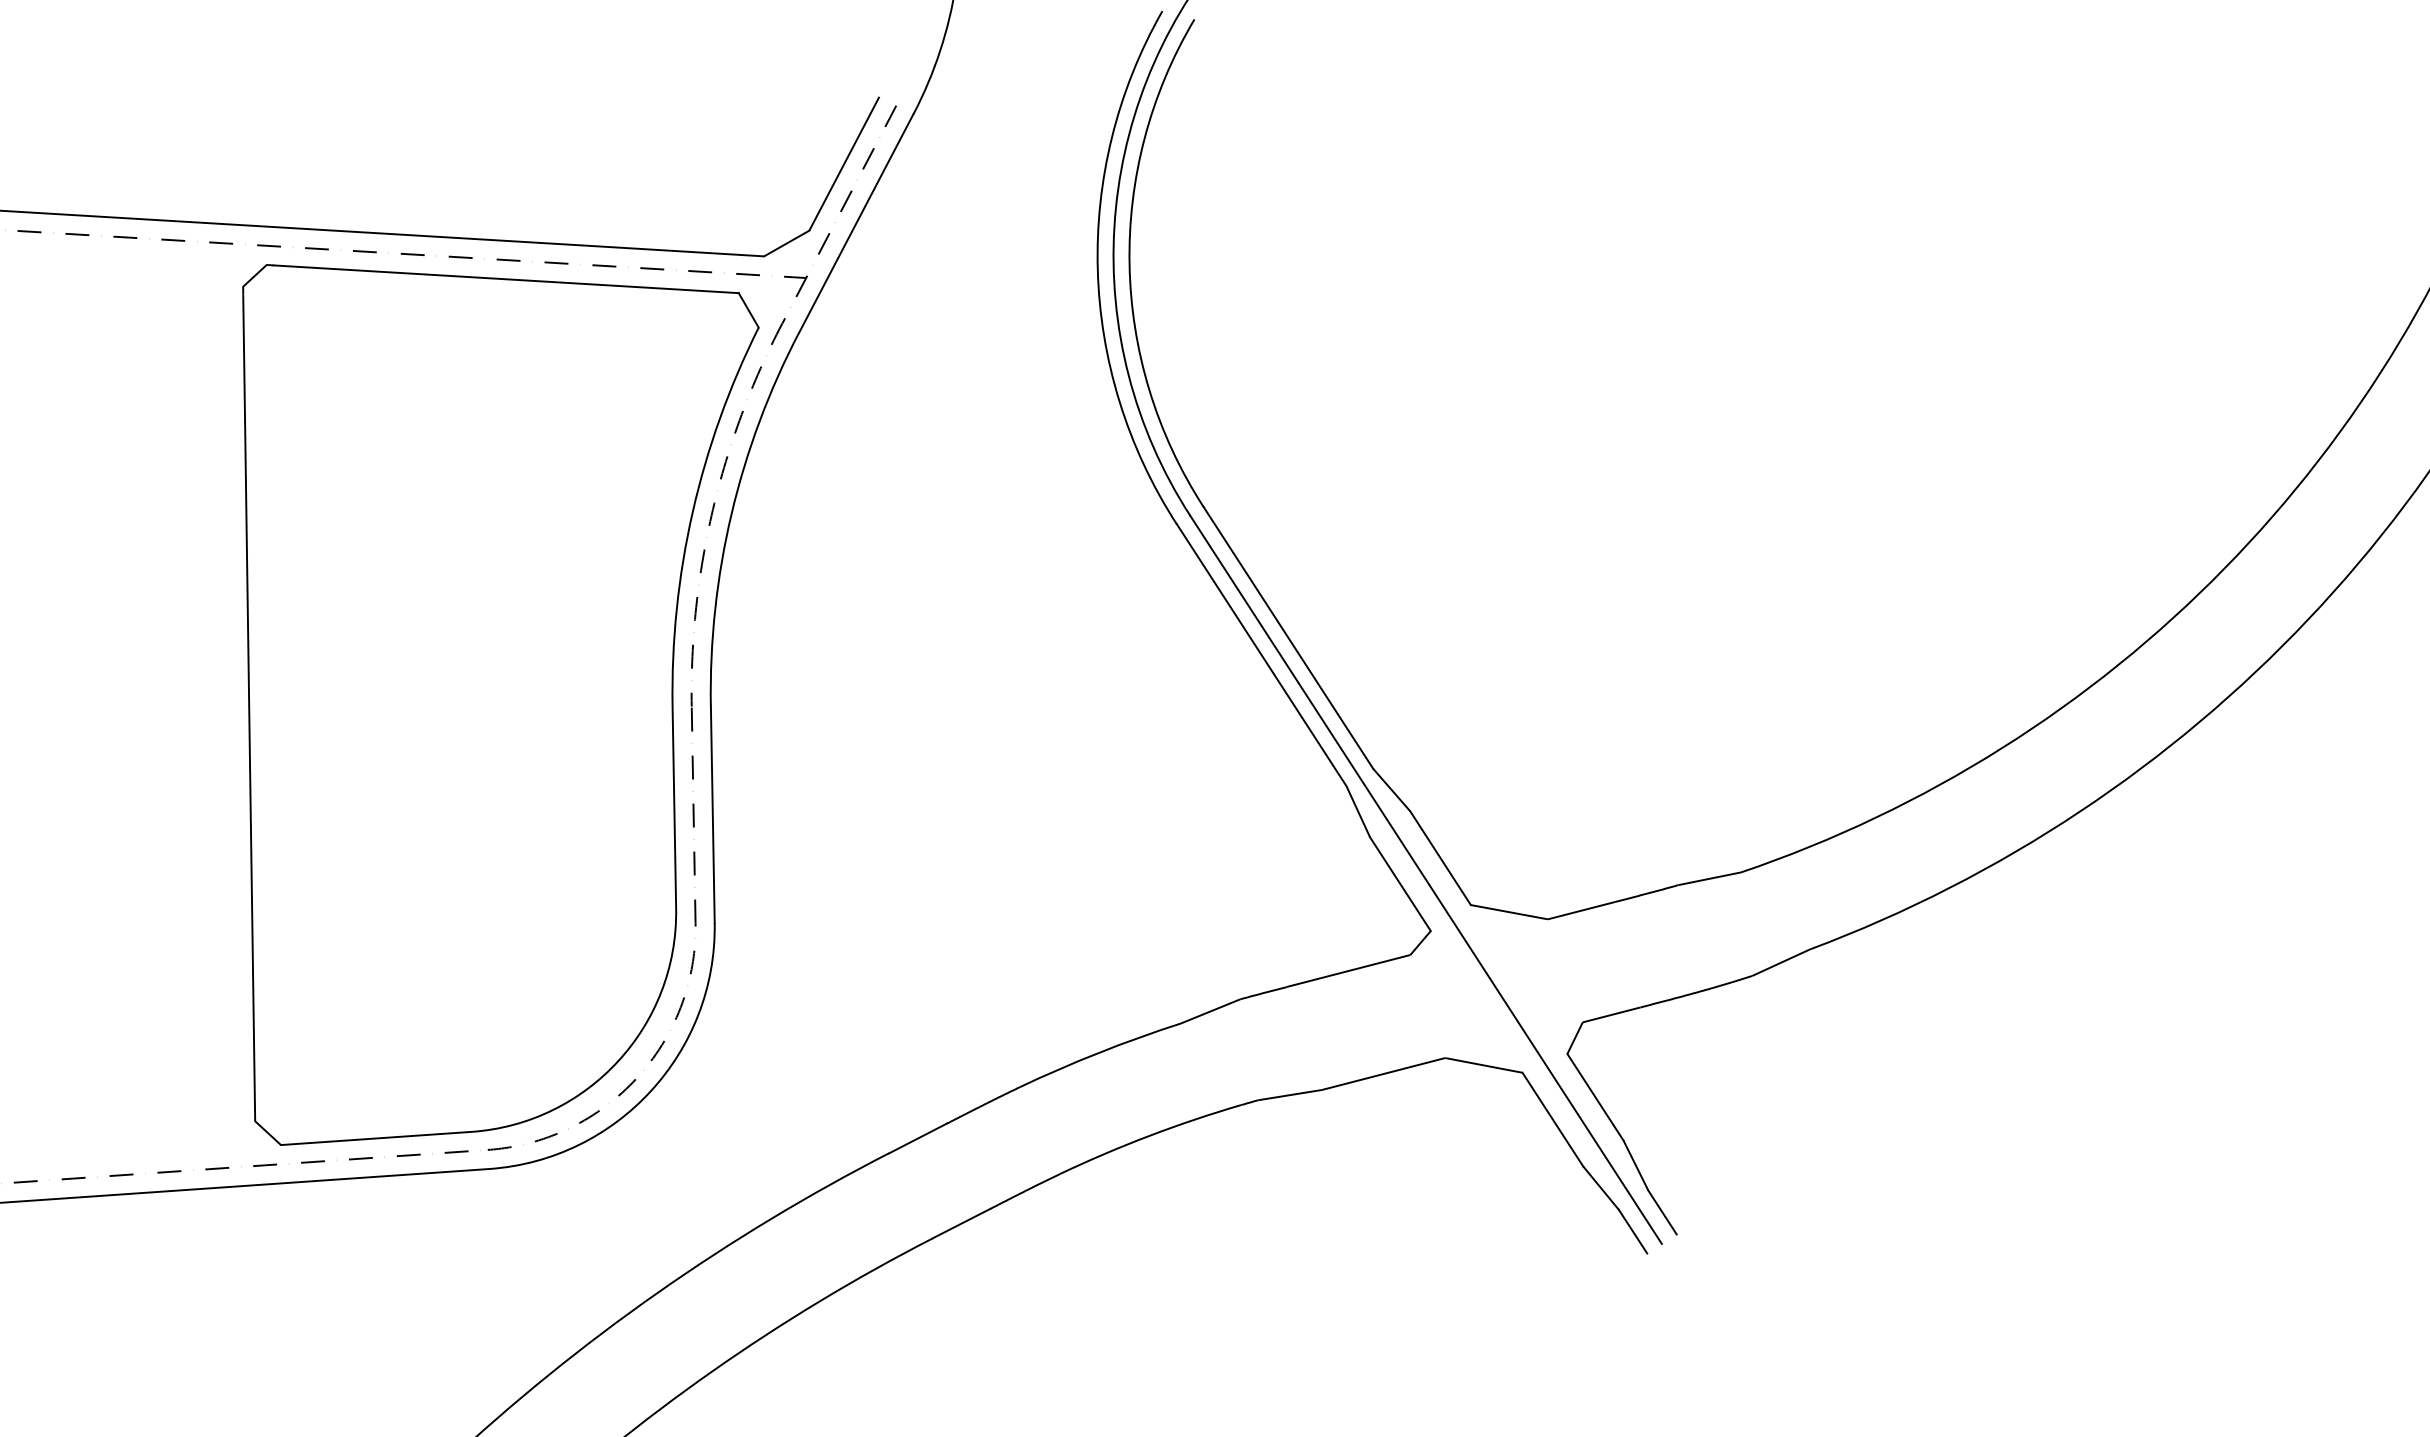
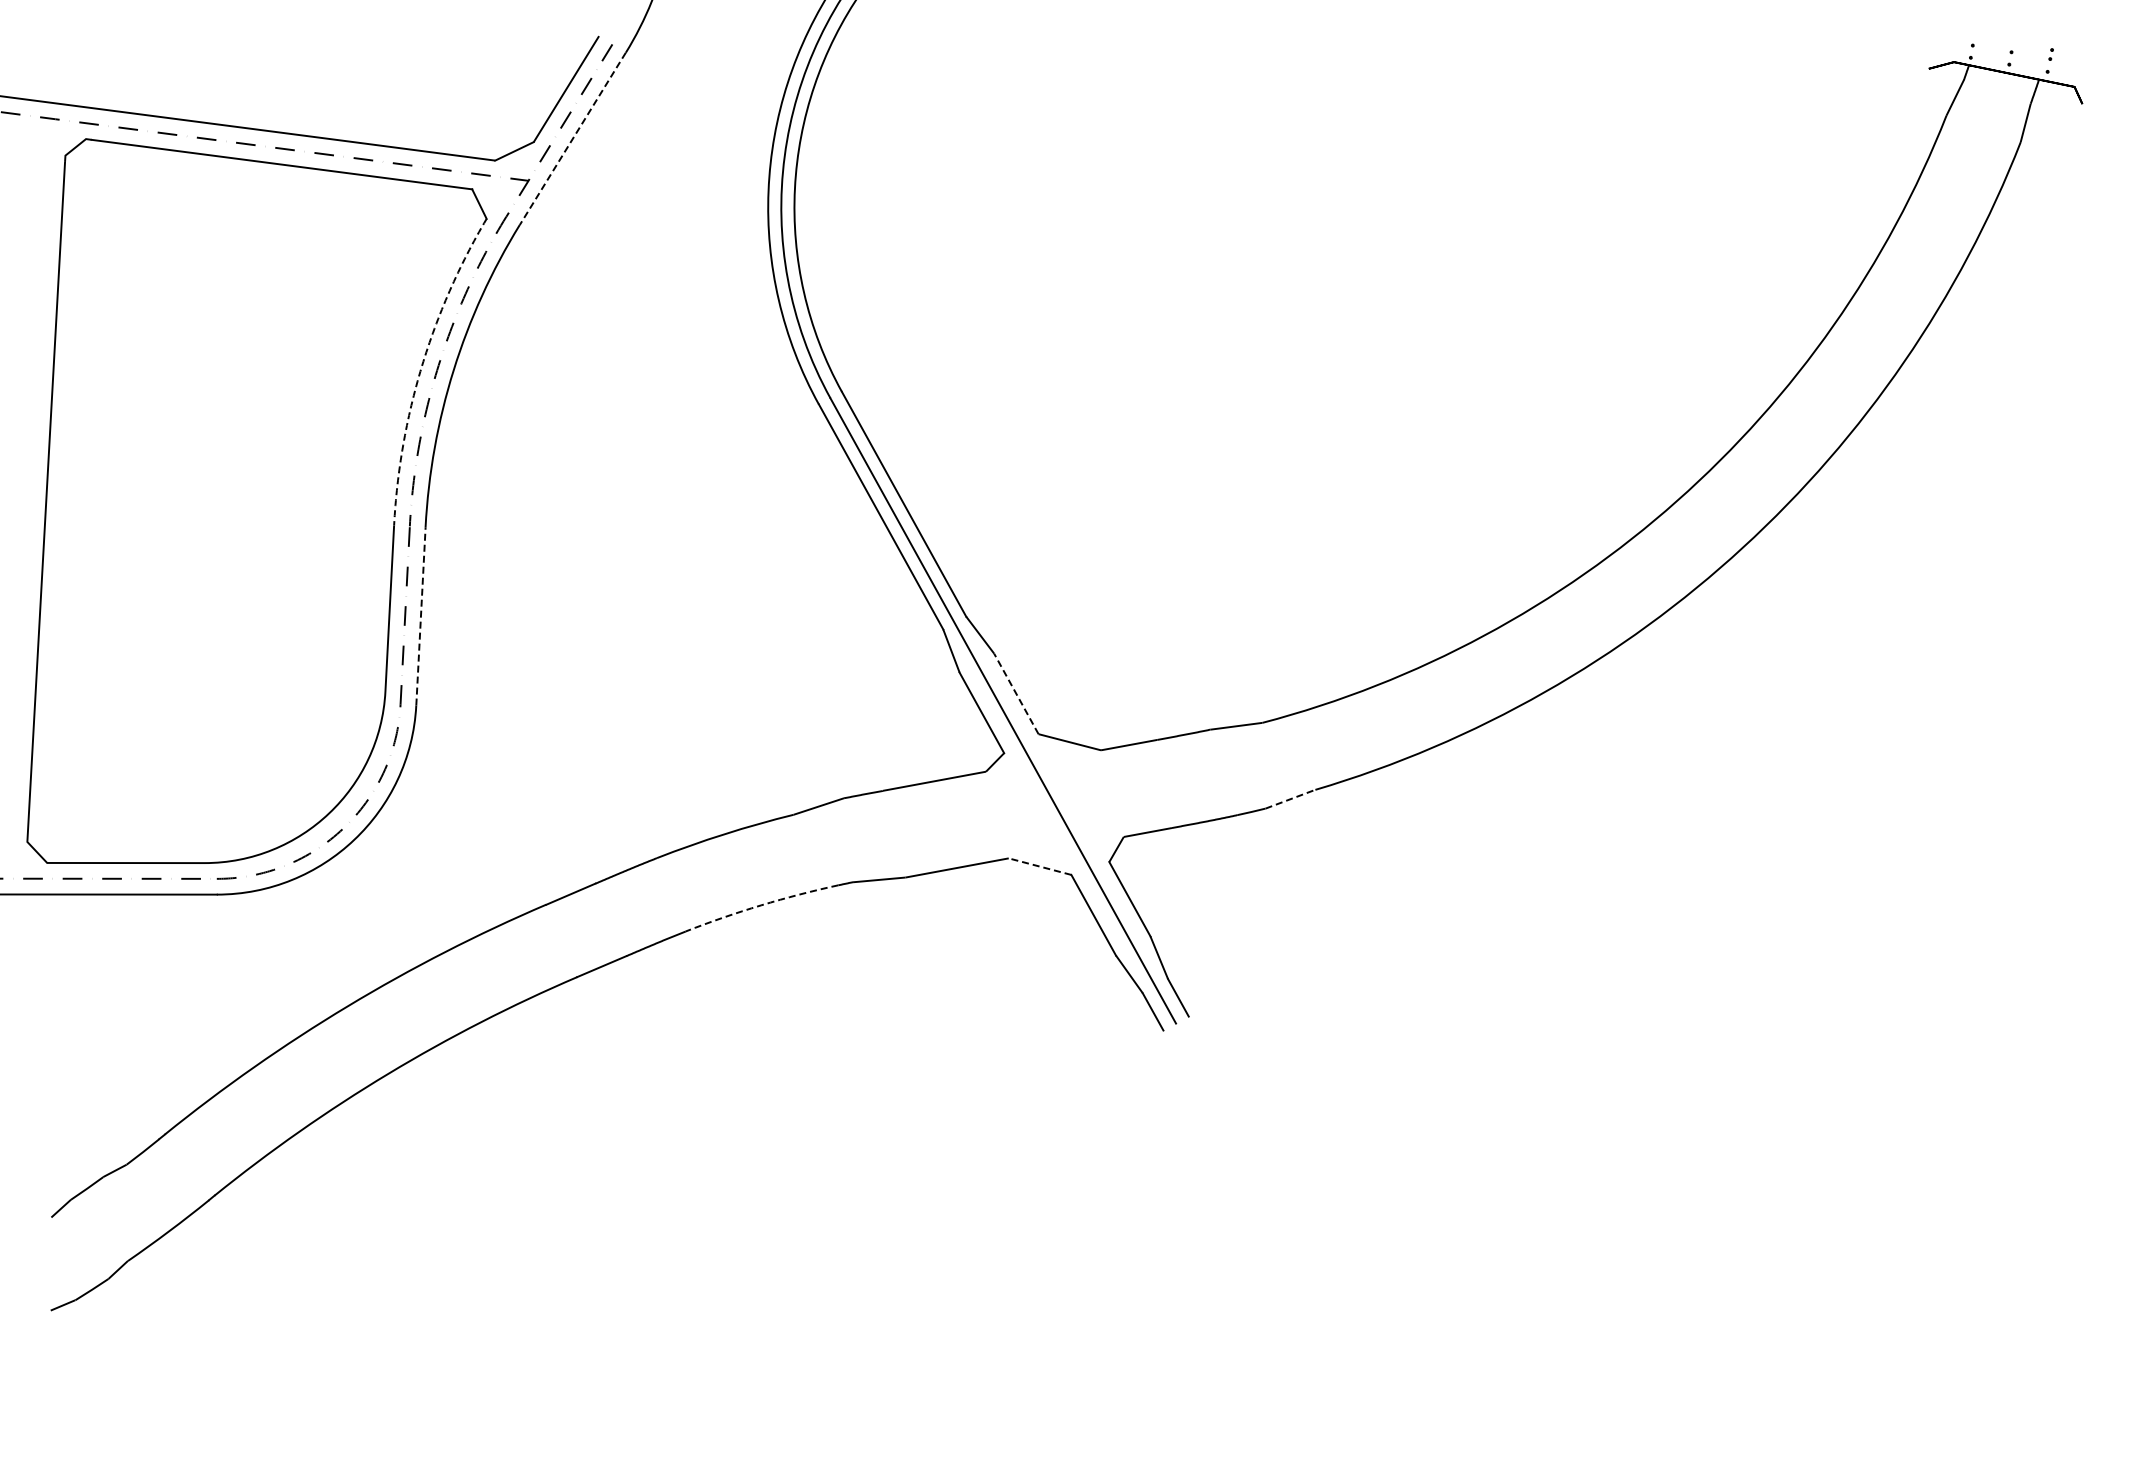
line: (855, 224) -> (572, 139), solid -> dashed
arc: (692, 511) -> (421, 366), solid -> dashed
line: (712, 813) -> (420, 615), solid -> dashed
line: (1440, 857) -> (1016, 693), solid -> dashed
line: (1781, 962) -> (1290, 799), solid -> dashed
line: (1483, 1065) -> (1039, 866), solid -> dashed
arc: (1149, 1136) -> (761, 905), solid -> dashed

